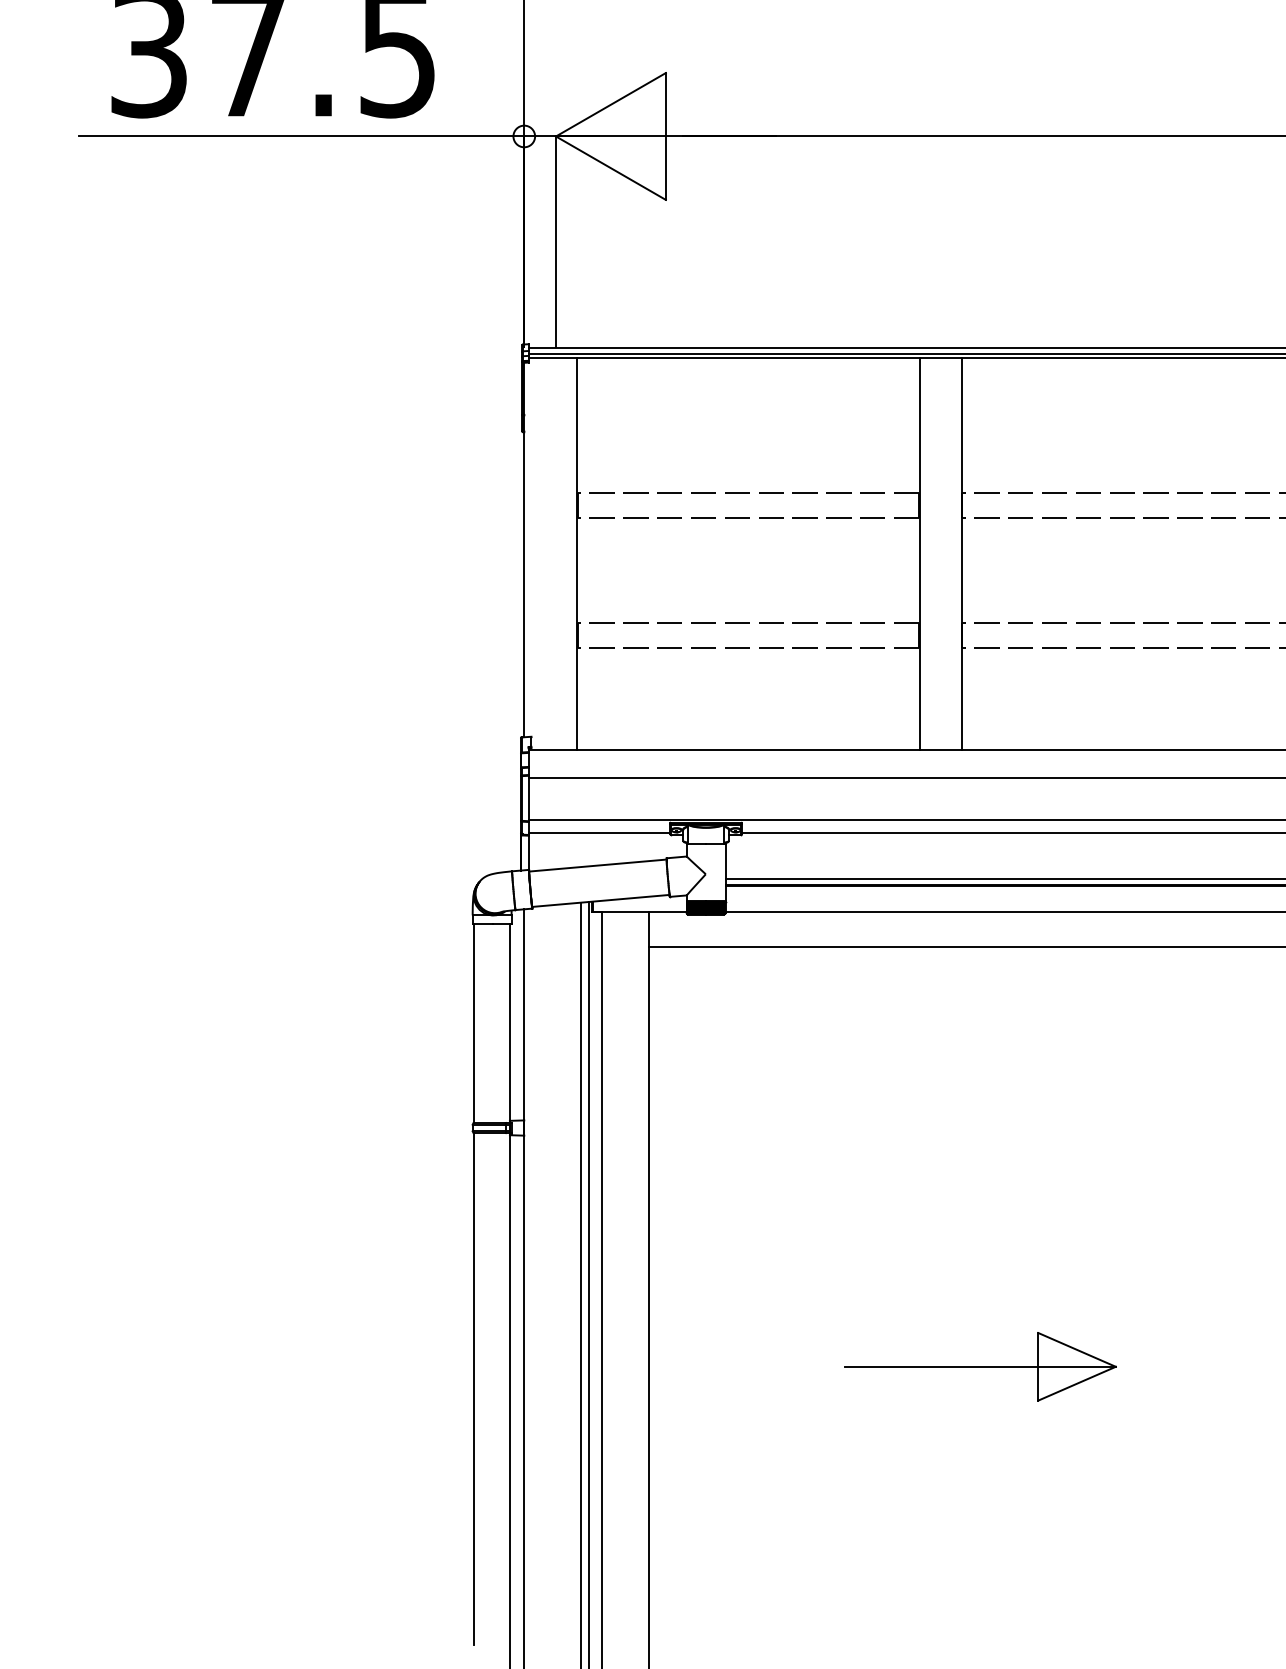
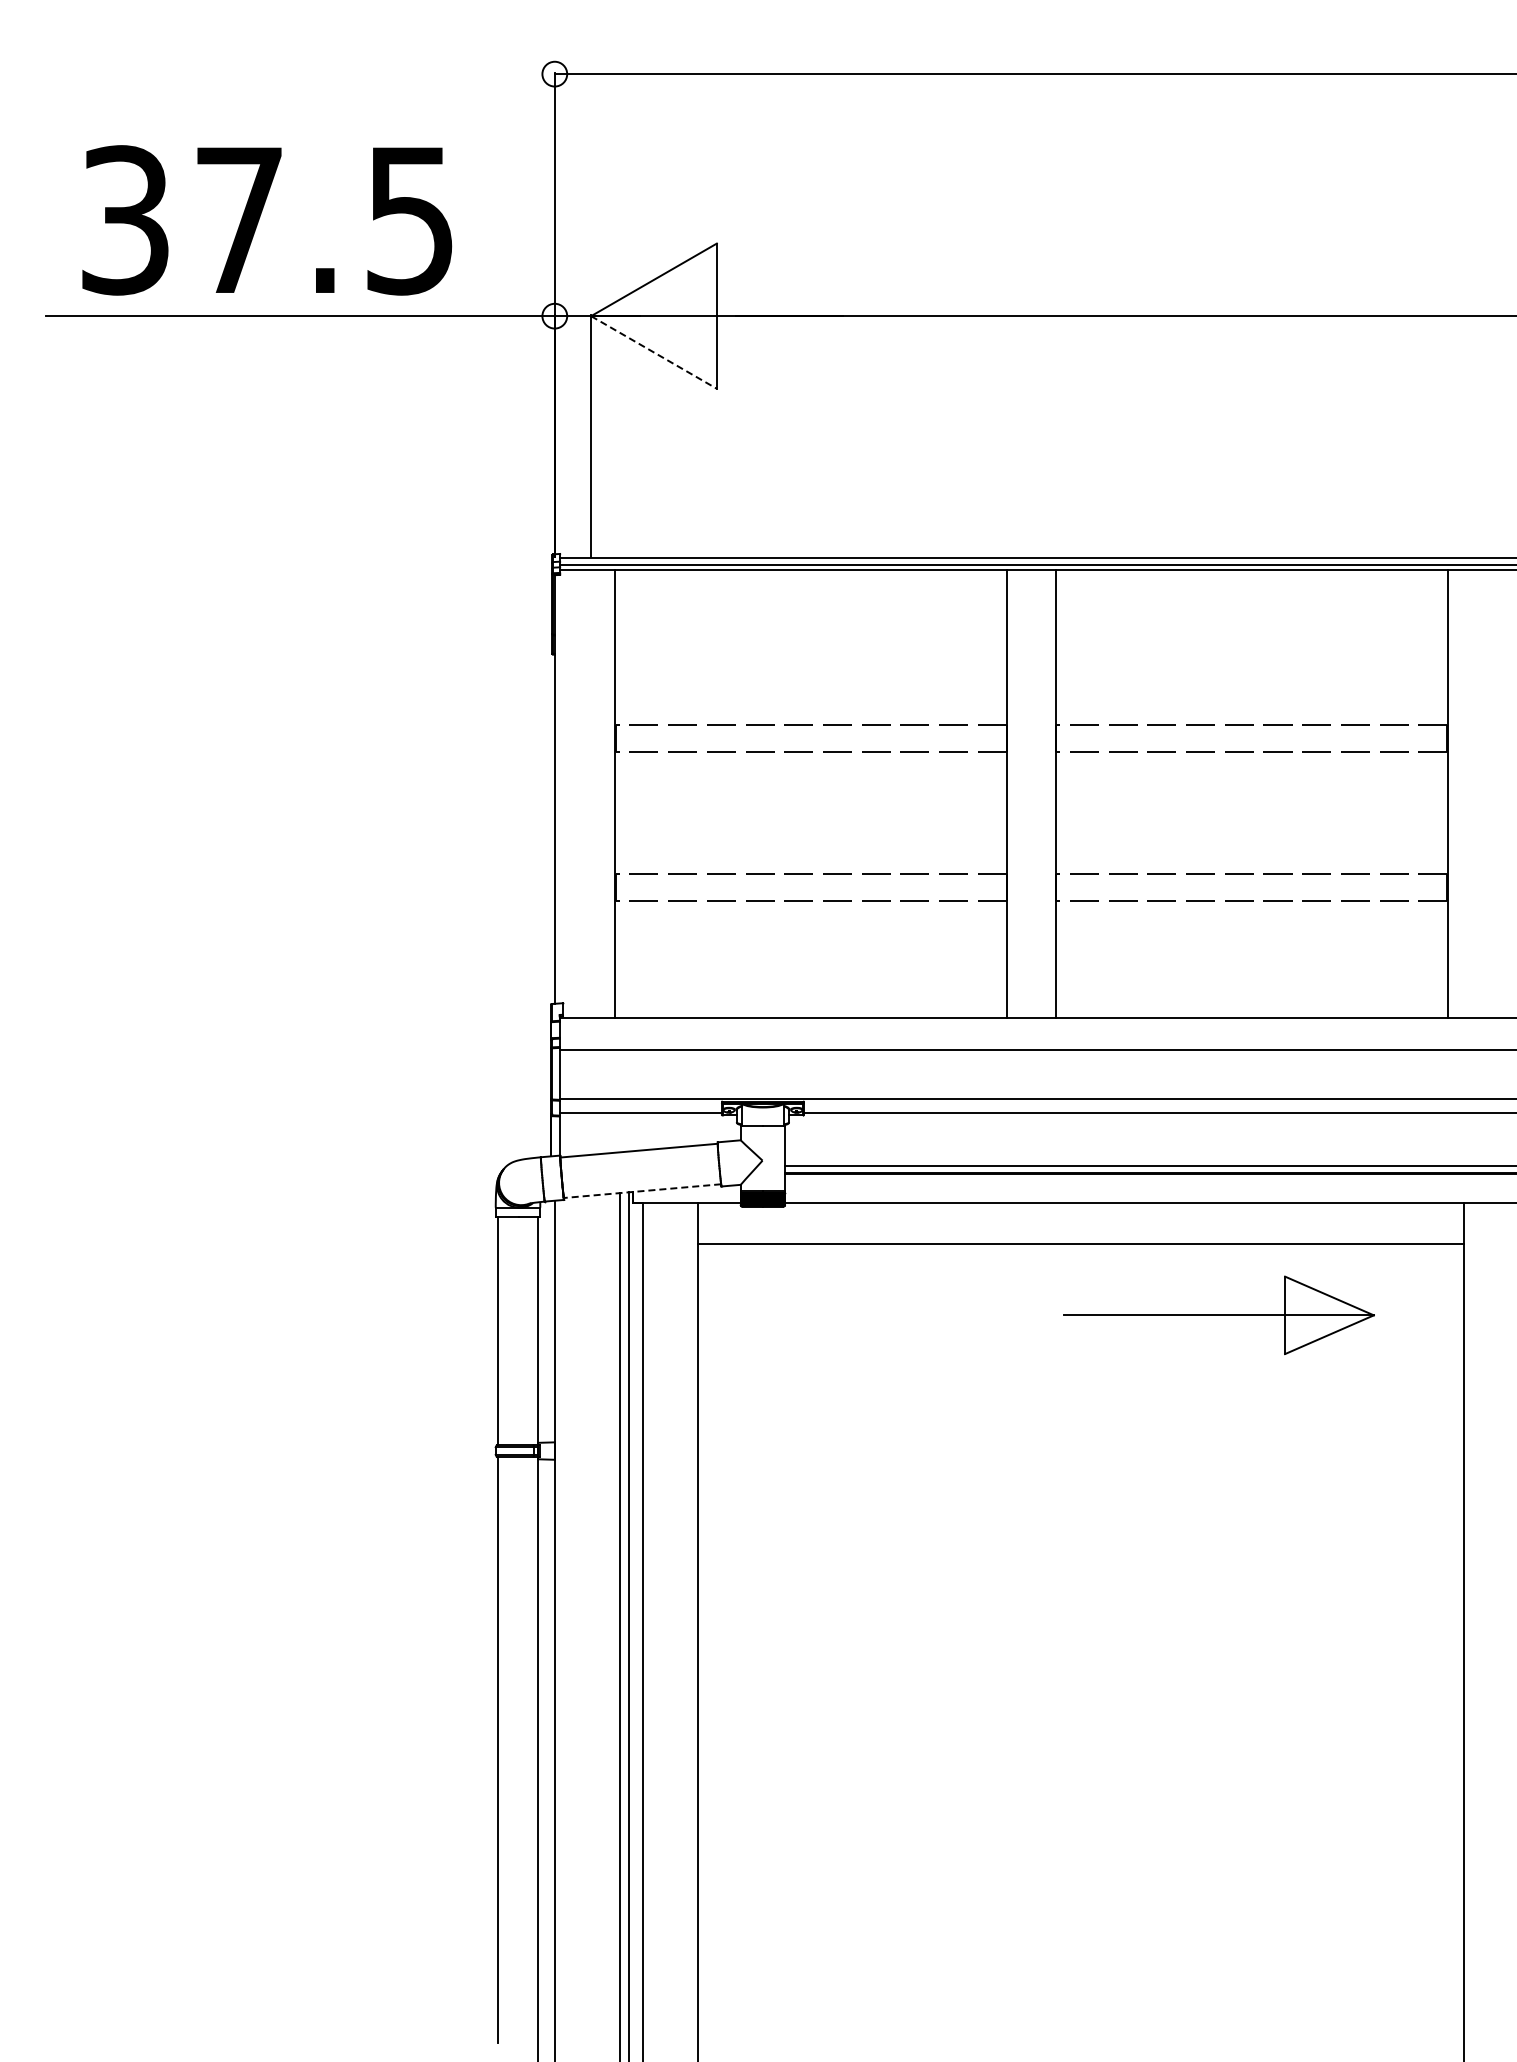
line: (610, 168) -> (653, 352), solid -> dashed
line: (600, 901) -> (642, 1191), solid -> dashed
part: (980, 1366) -> (1218, 1315), moved

